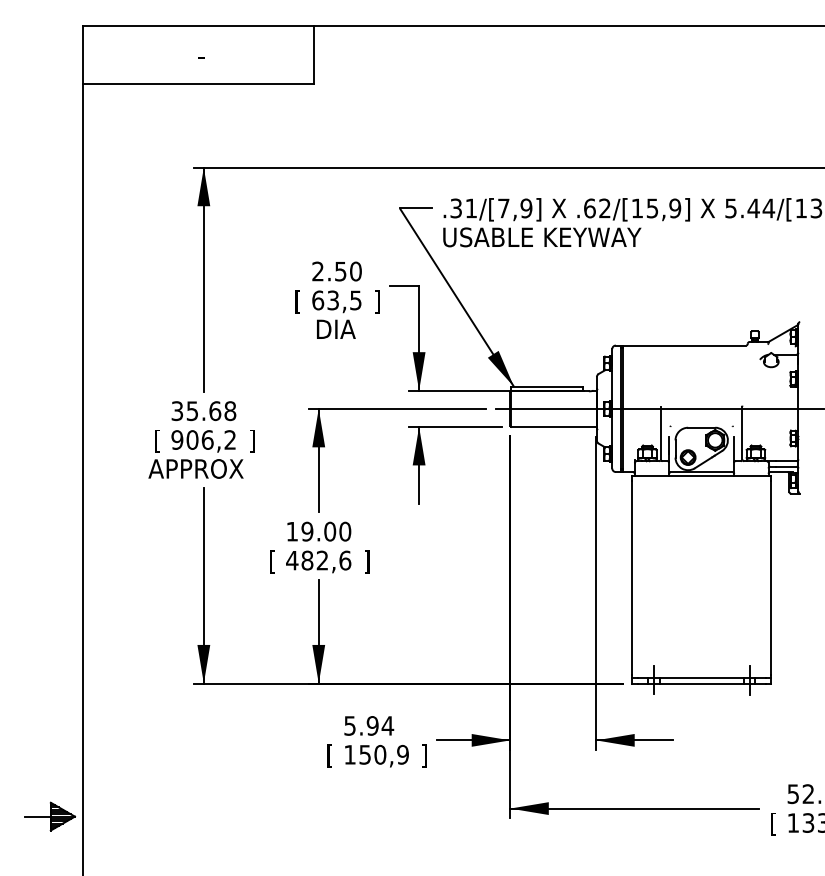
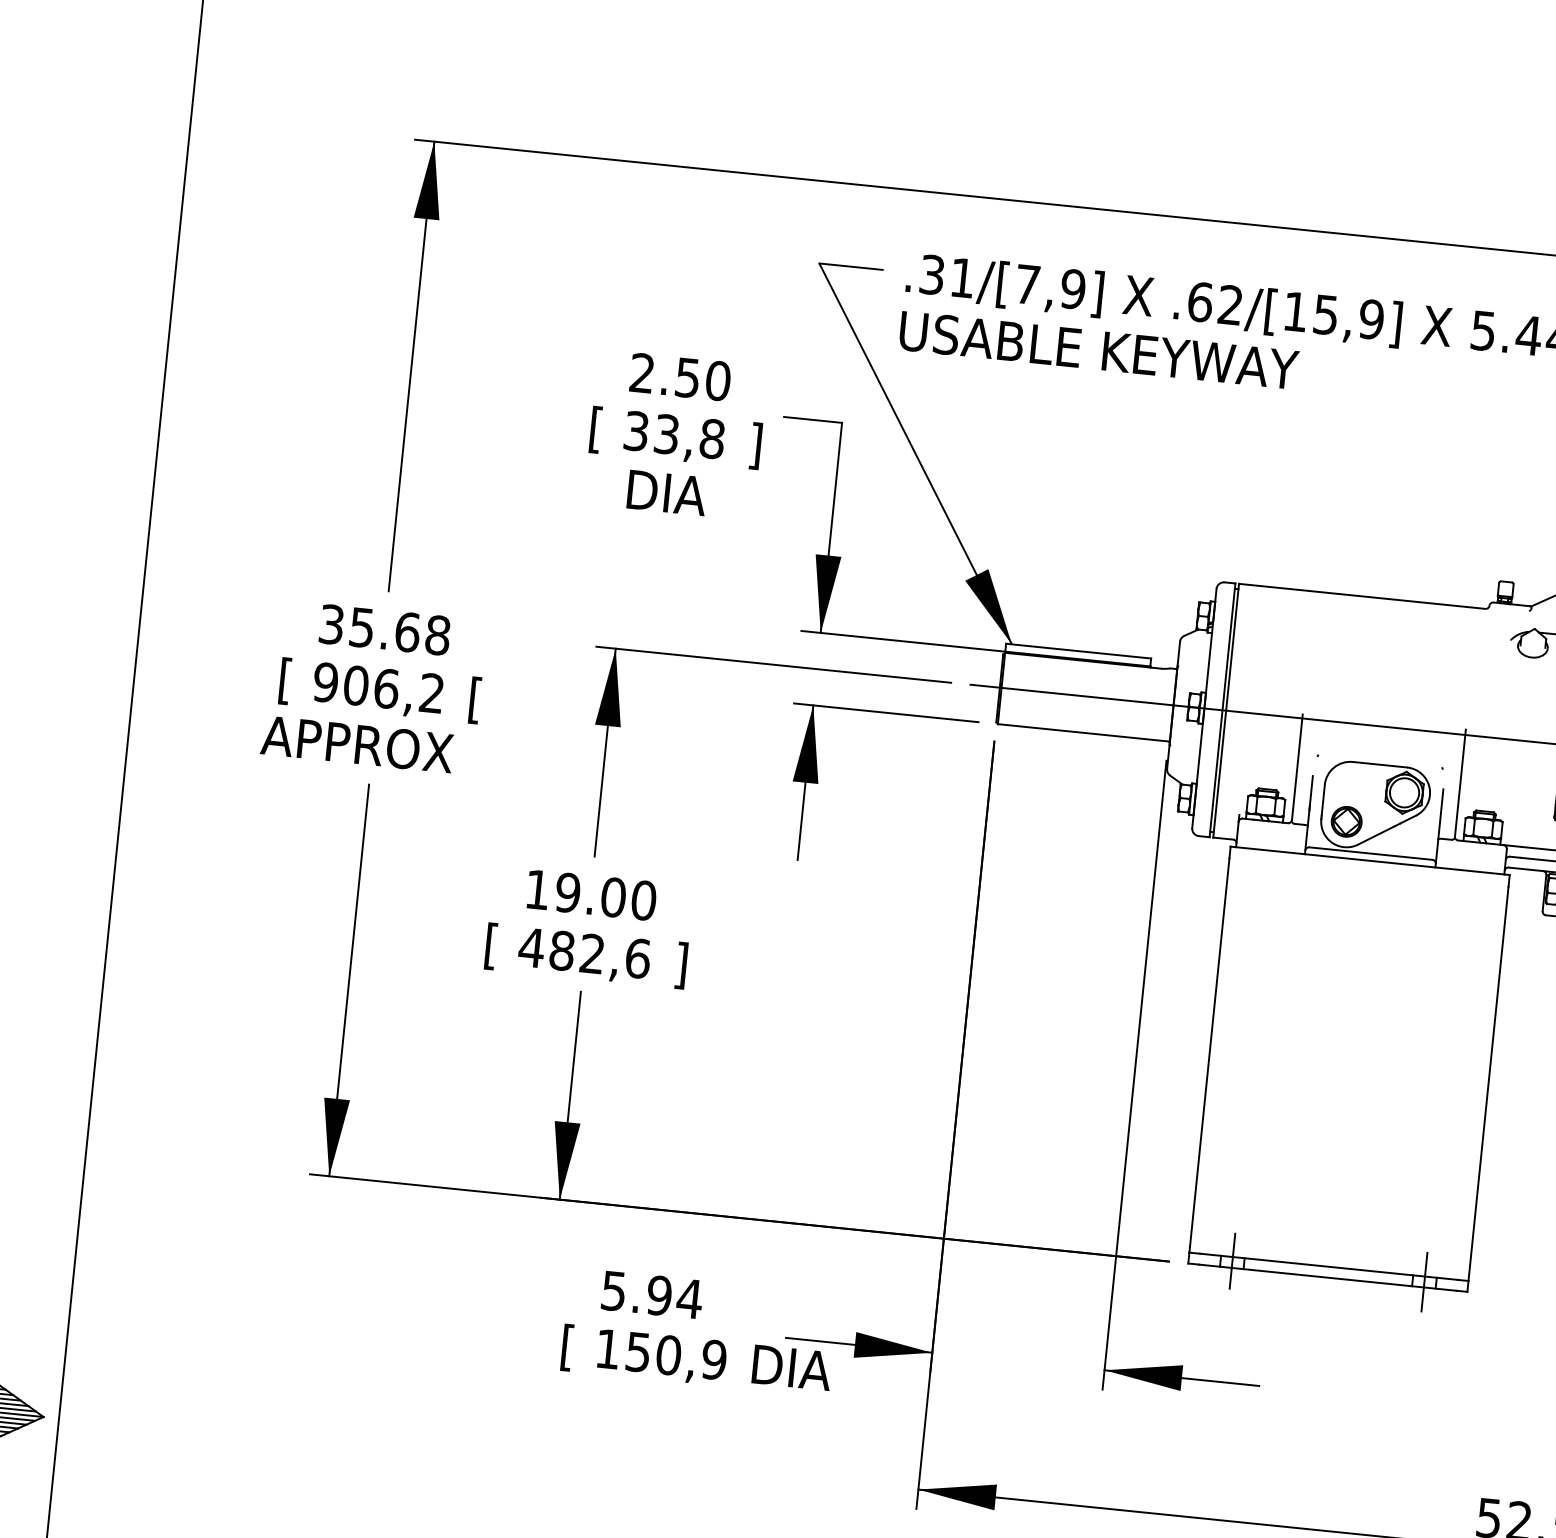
text: (336, 300) -> (673, 435), 63,5 -> 33,8
text: (251, 441) -> (474, 700), ] -> [
text: (441, 755) -> (791, 1369), ] -> DIA

